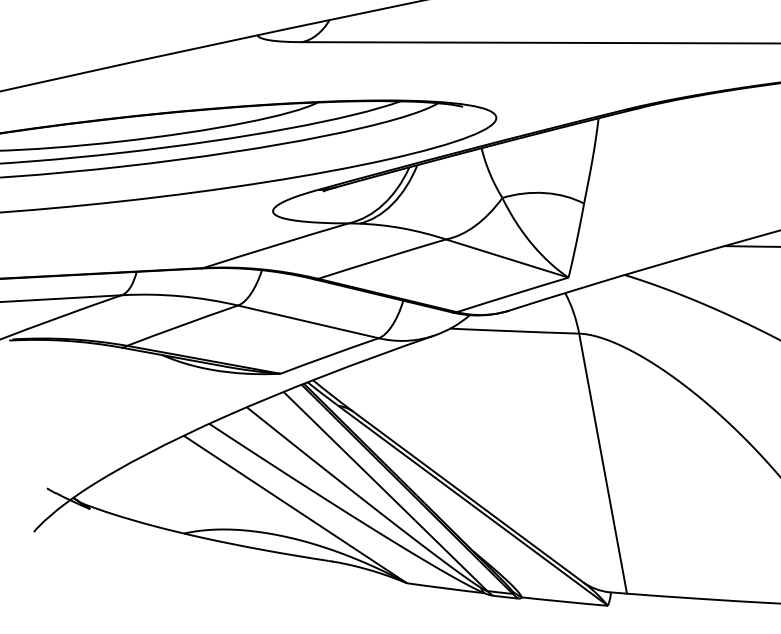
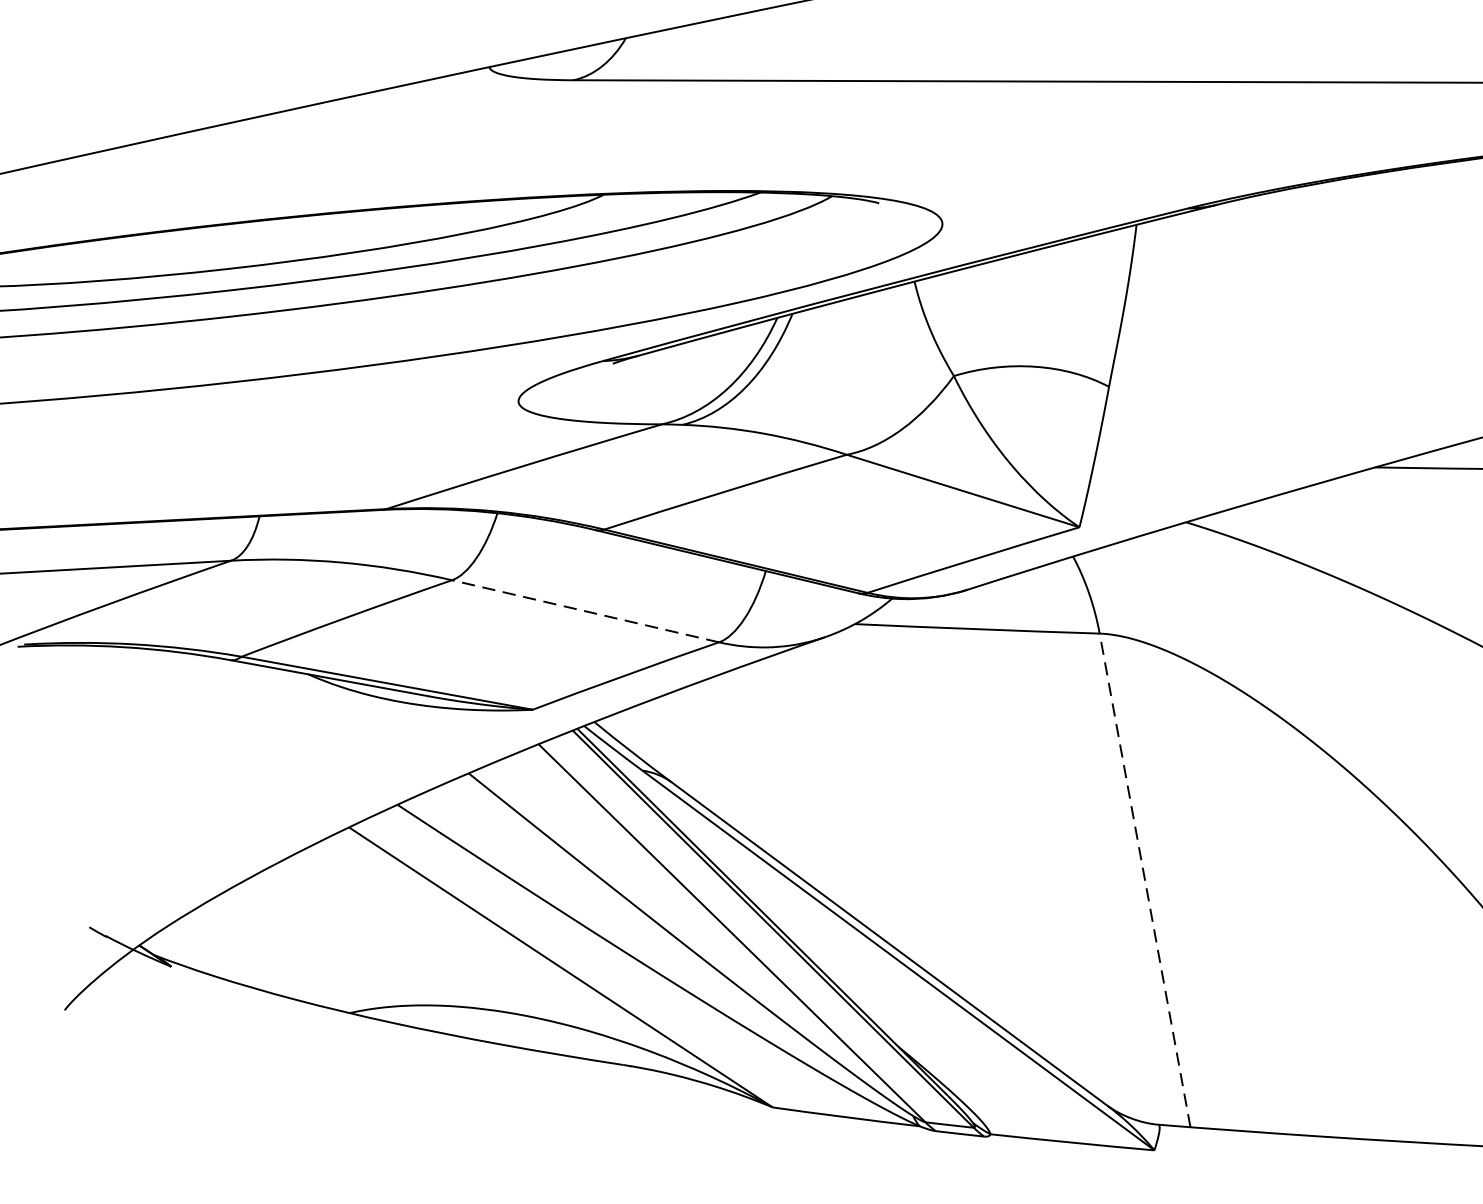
line: (307, 321) -> (583, 610), solid -> dashed
line: (602, 463) -> (1143, 880), solid -> dashed

